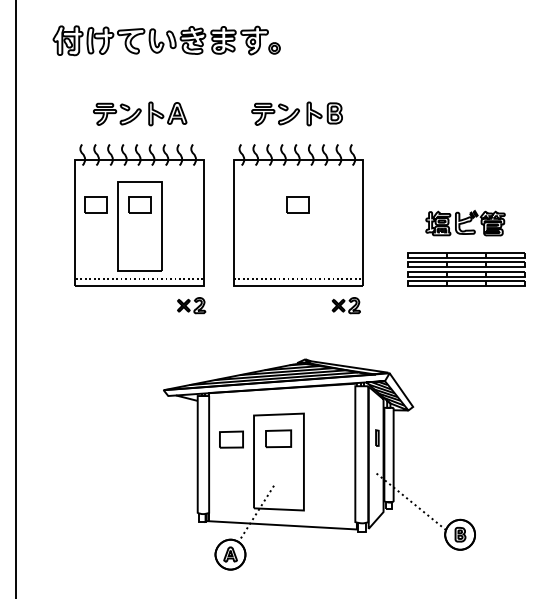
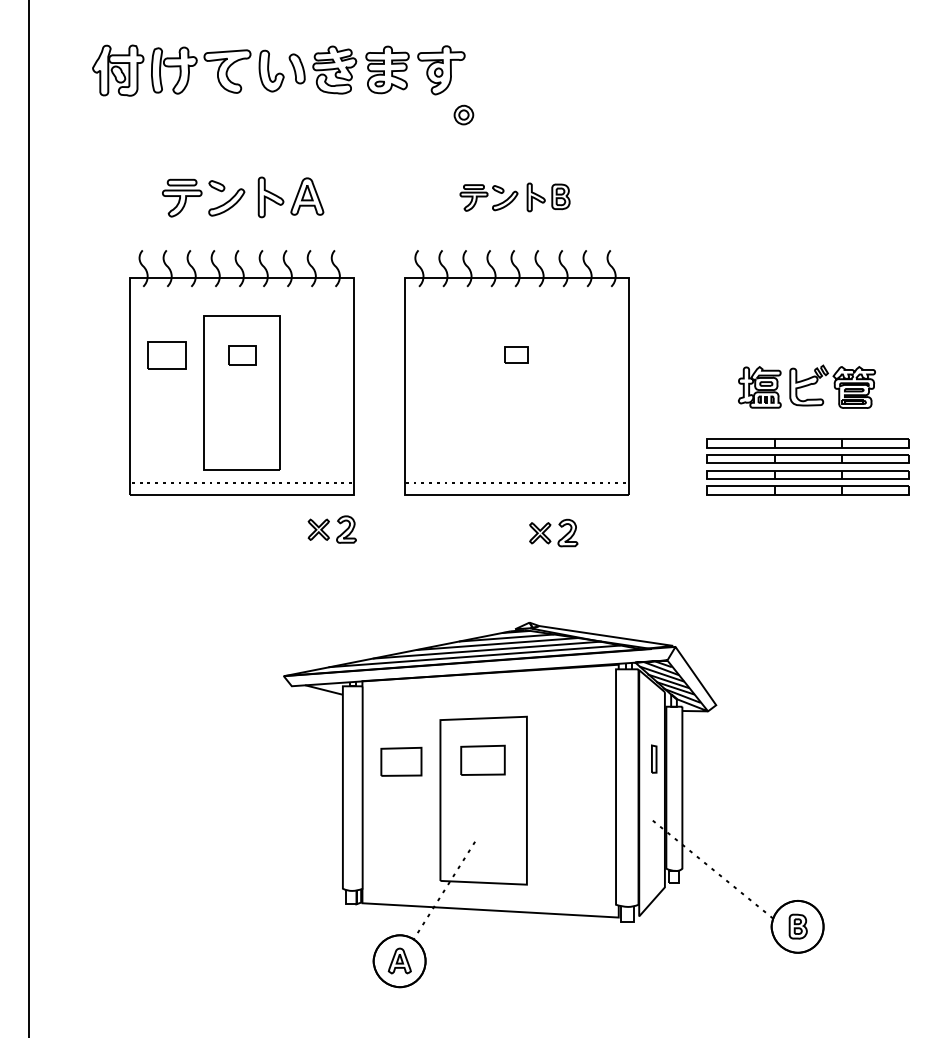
part: (274, 48) -> (463, 115), moved
part: (296, 113) -> (514, 196), size x0.7
part: (139, 204) -> (241, 354), size x0.7
part: (297, 204) -> (515, 354), size x0.6
part: (345, 305) -> (552, 532), moved

